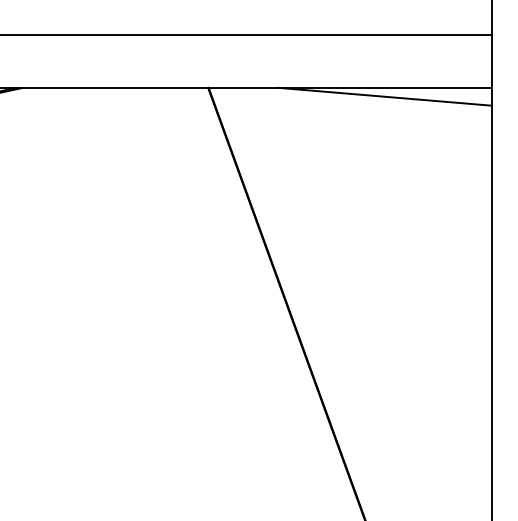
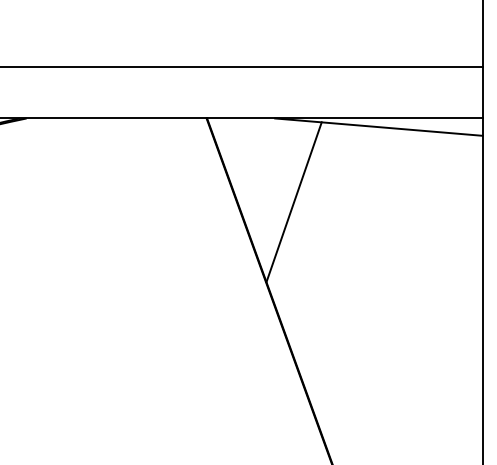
line: (297, 173) -> (293, 201), added

